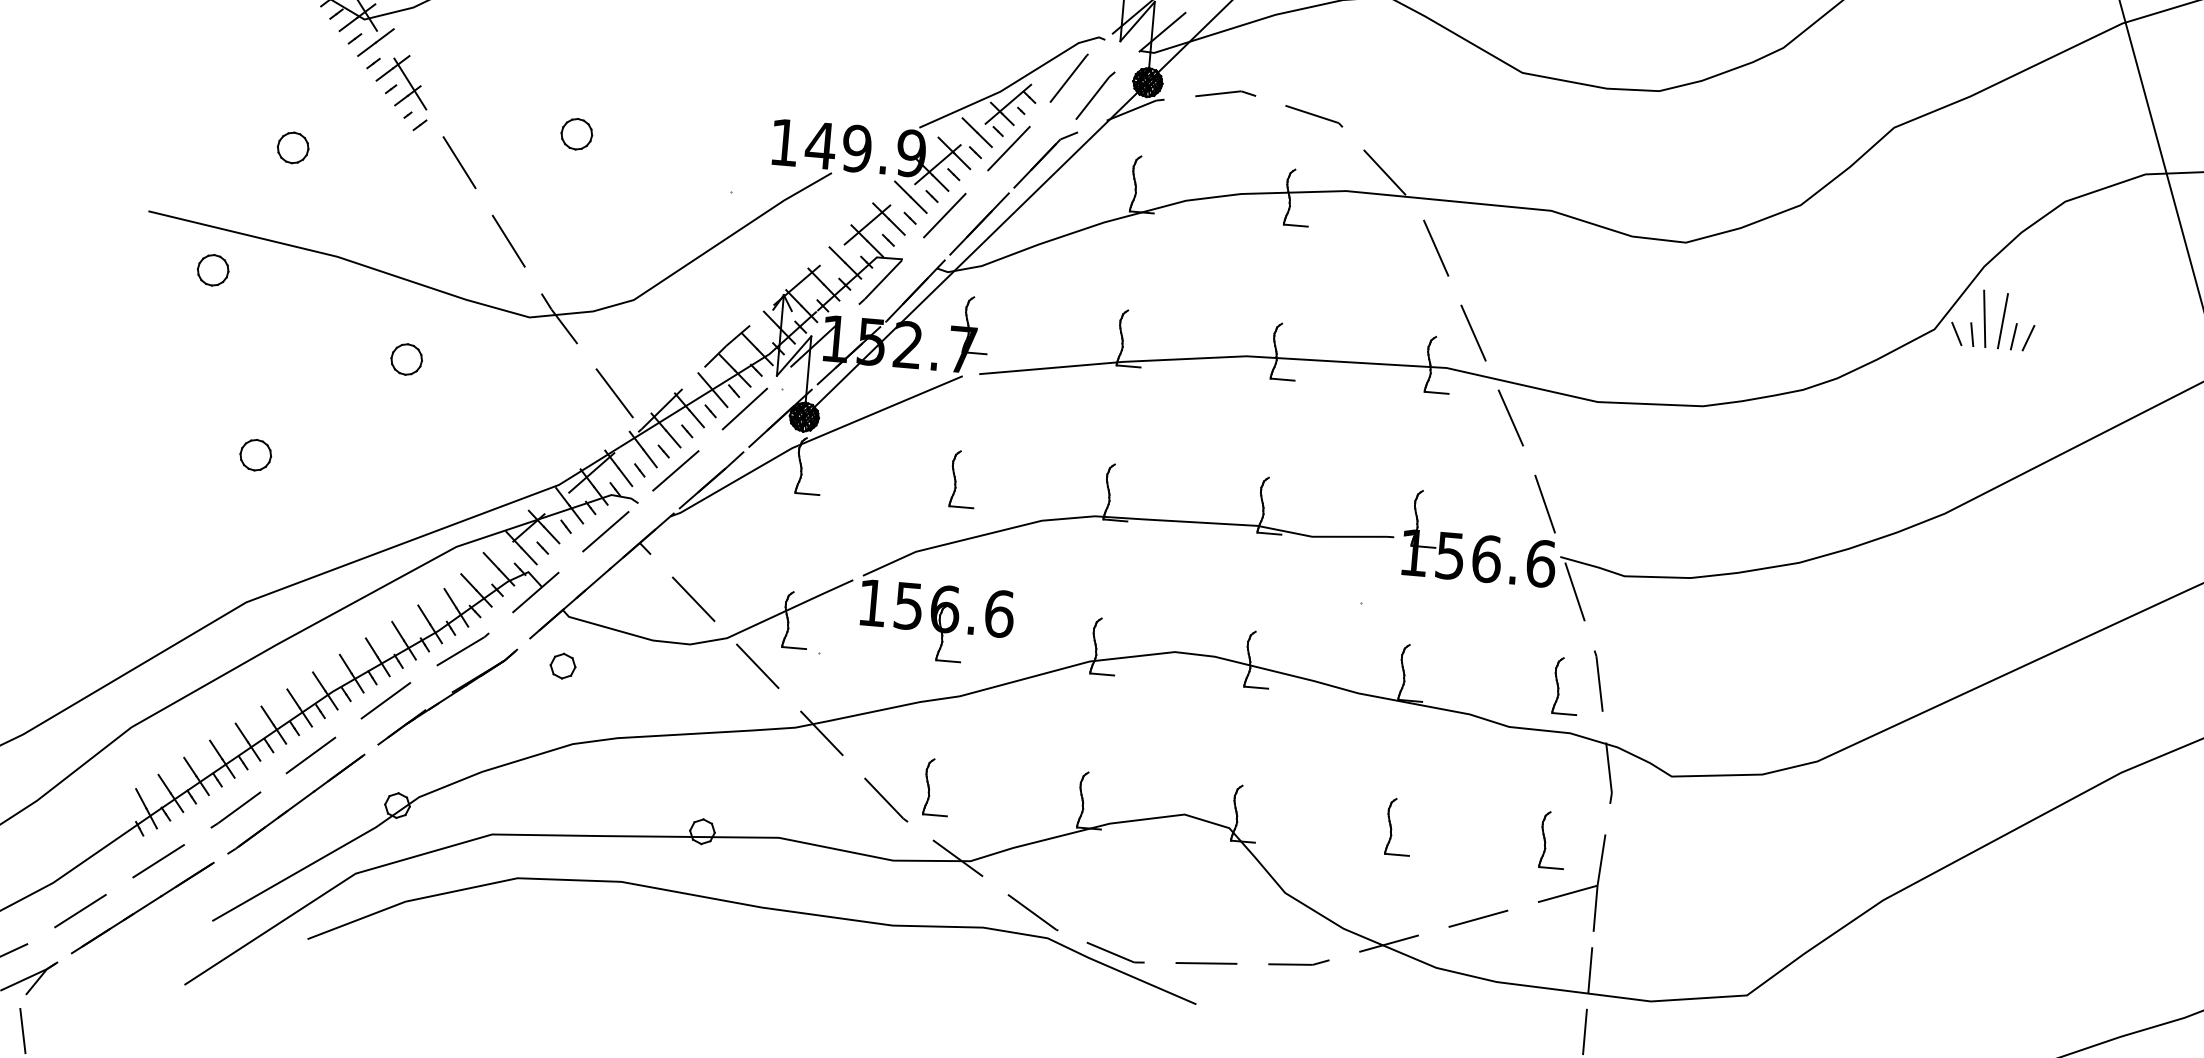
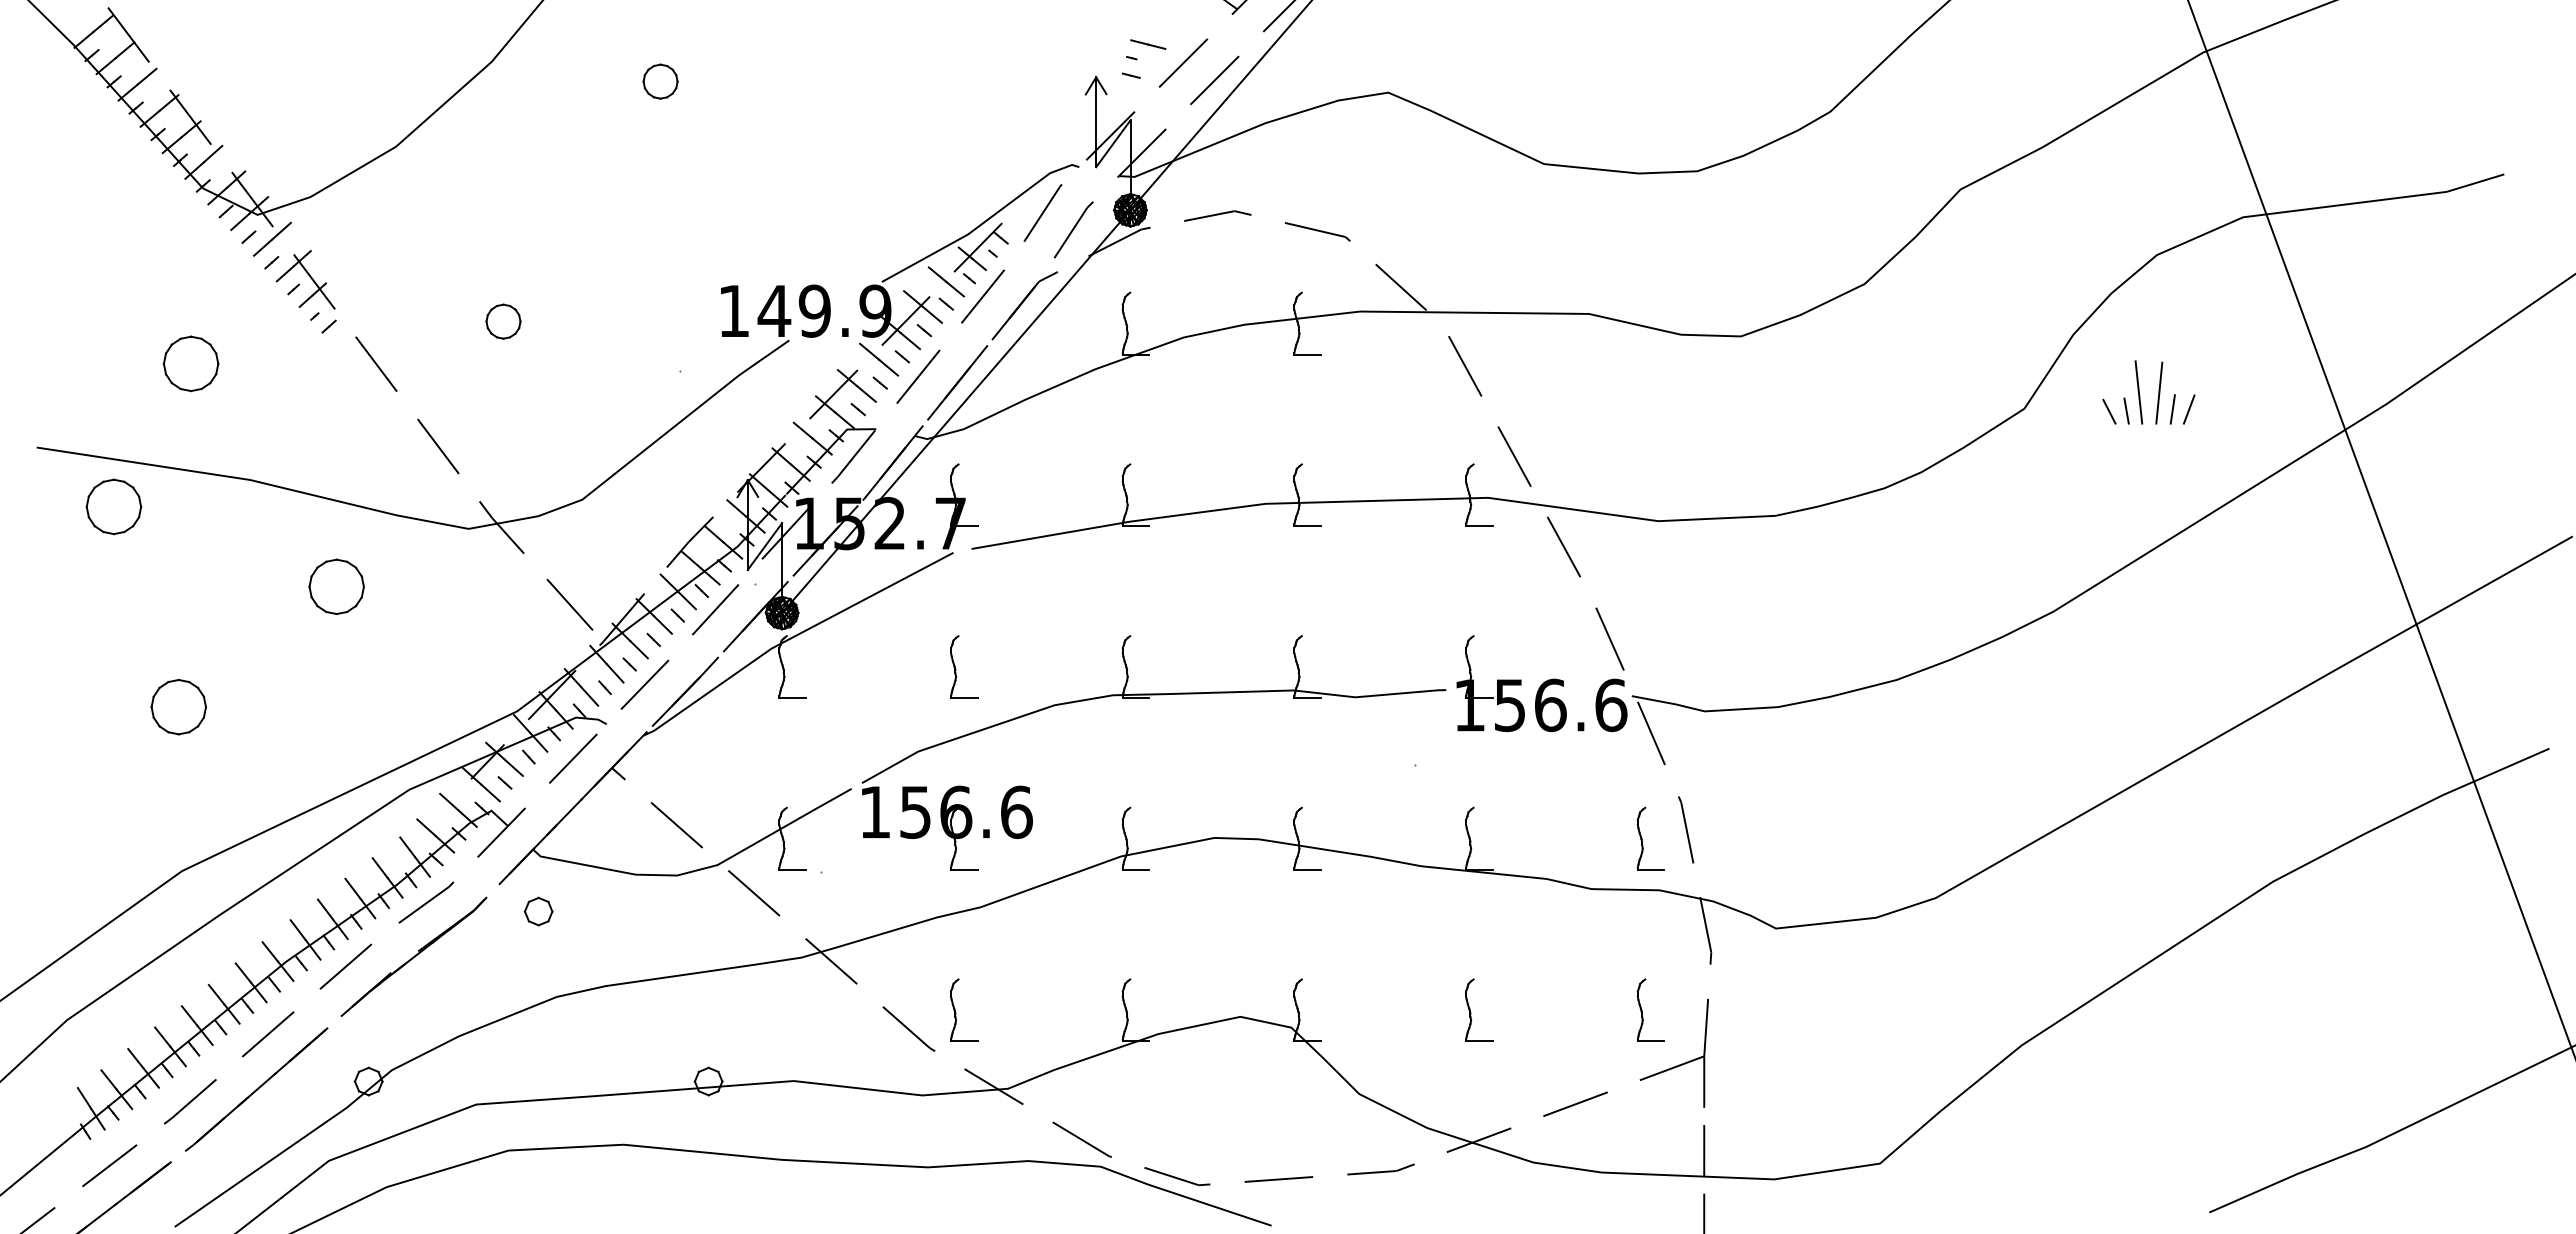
part: (292, 147) -> (190, 363), size x1.6
part: (212, 270) -> (113, 506), size x1.6
part: (1985, 321) -> (2140, 395), moved
part: (406, 359) -> (336, 587), size x1.6
part: (255, 455) -> (178, 707), size x1.6

